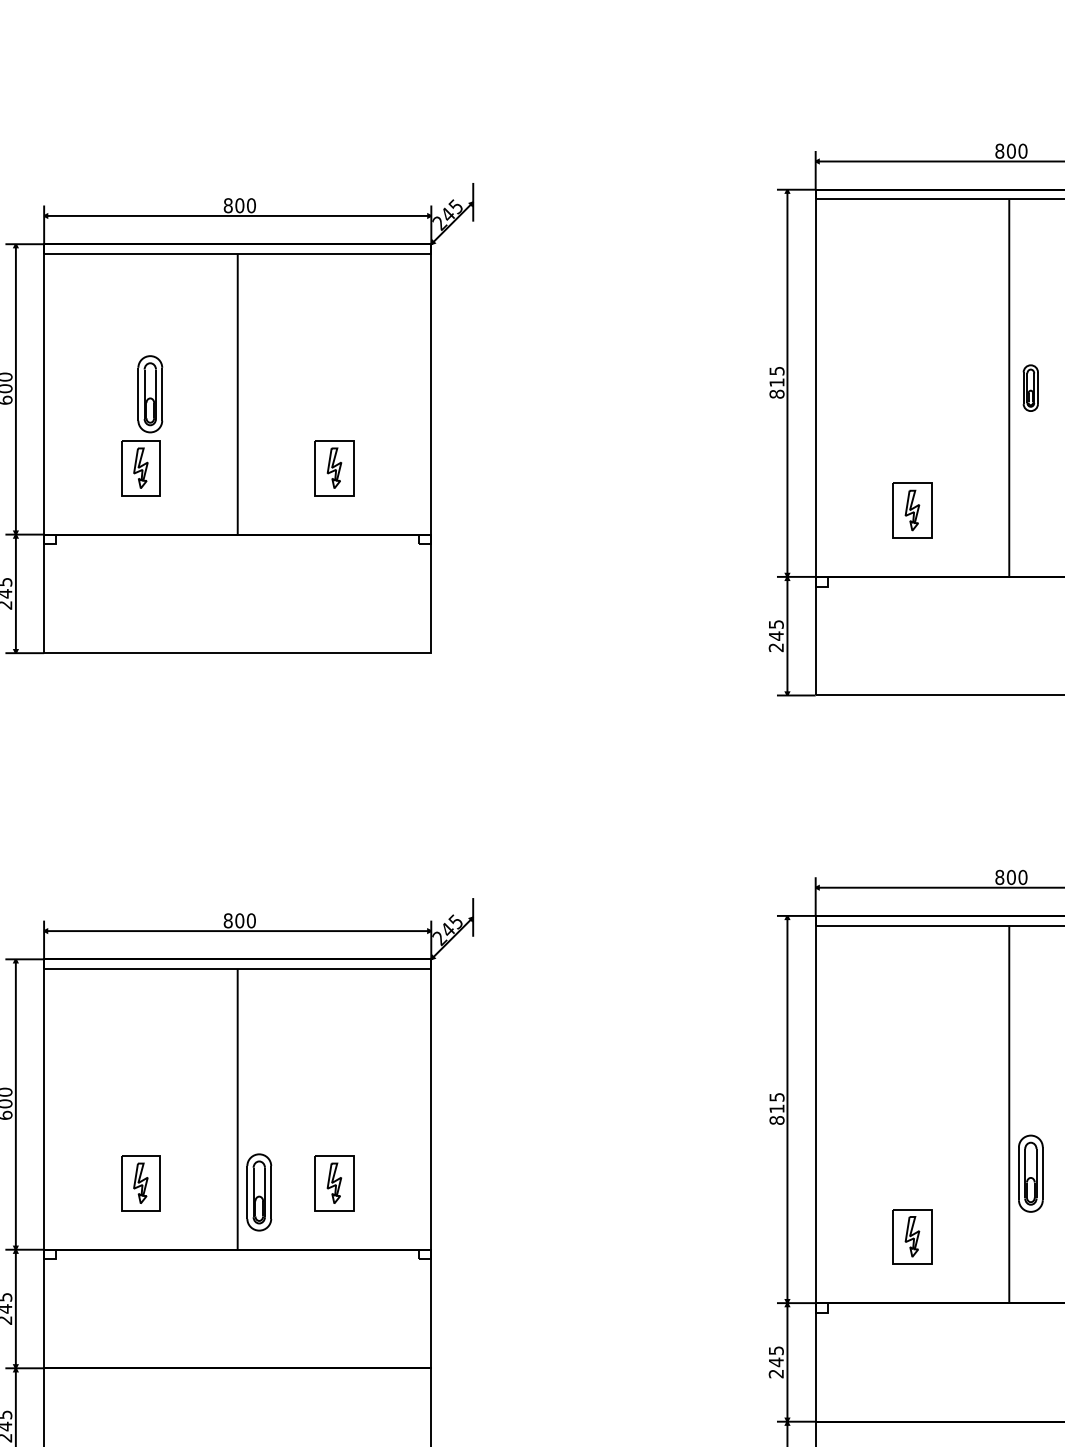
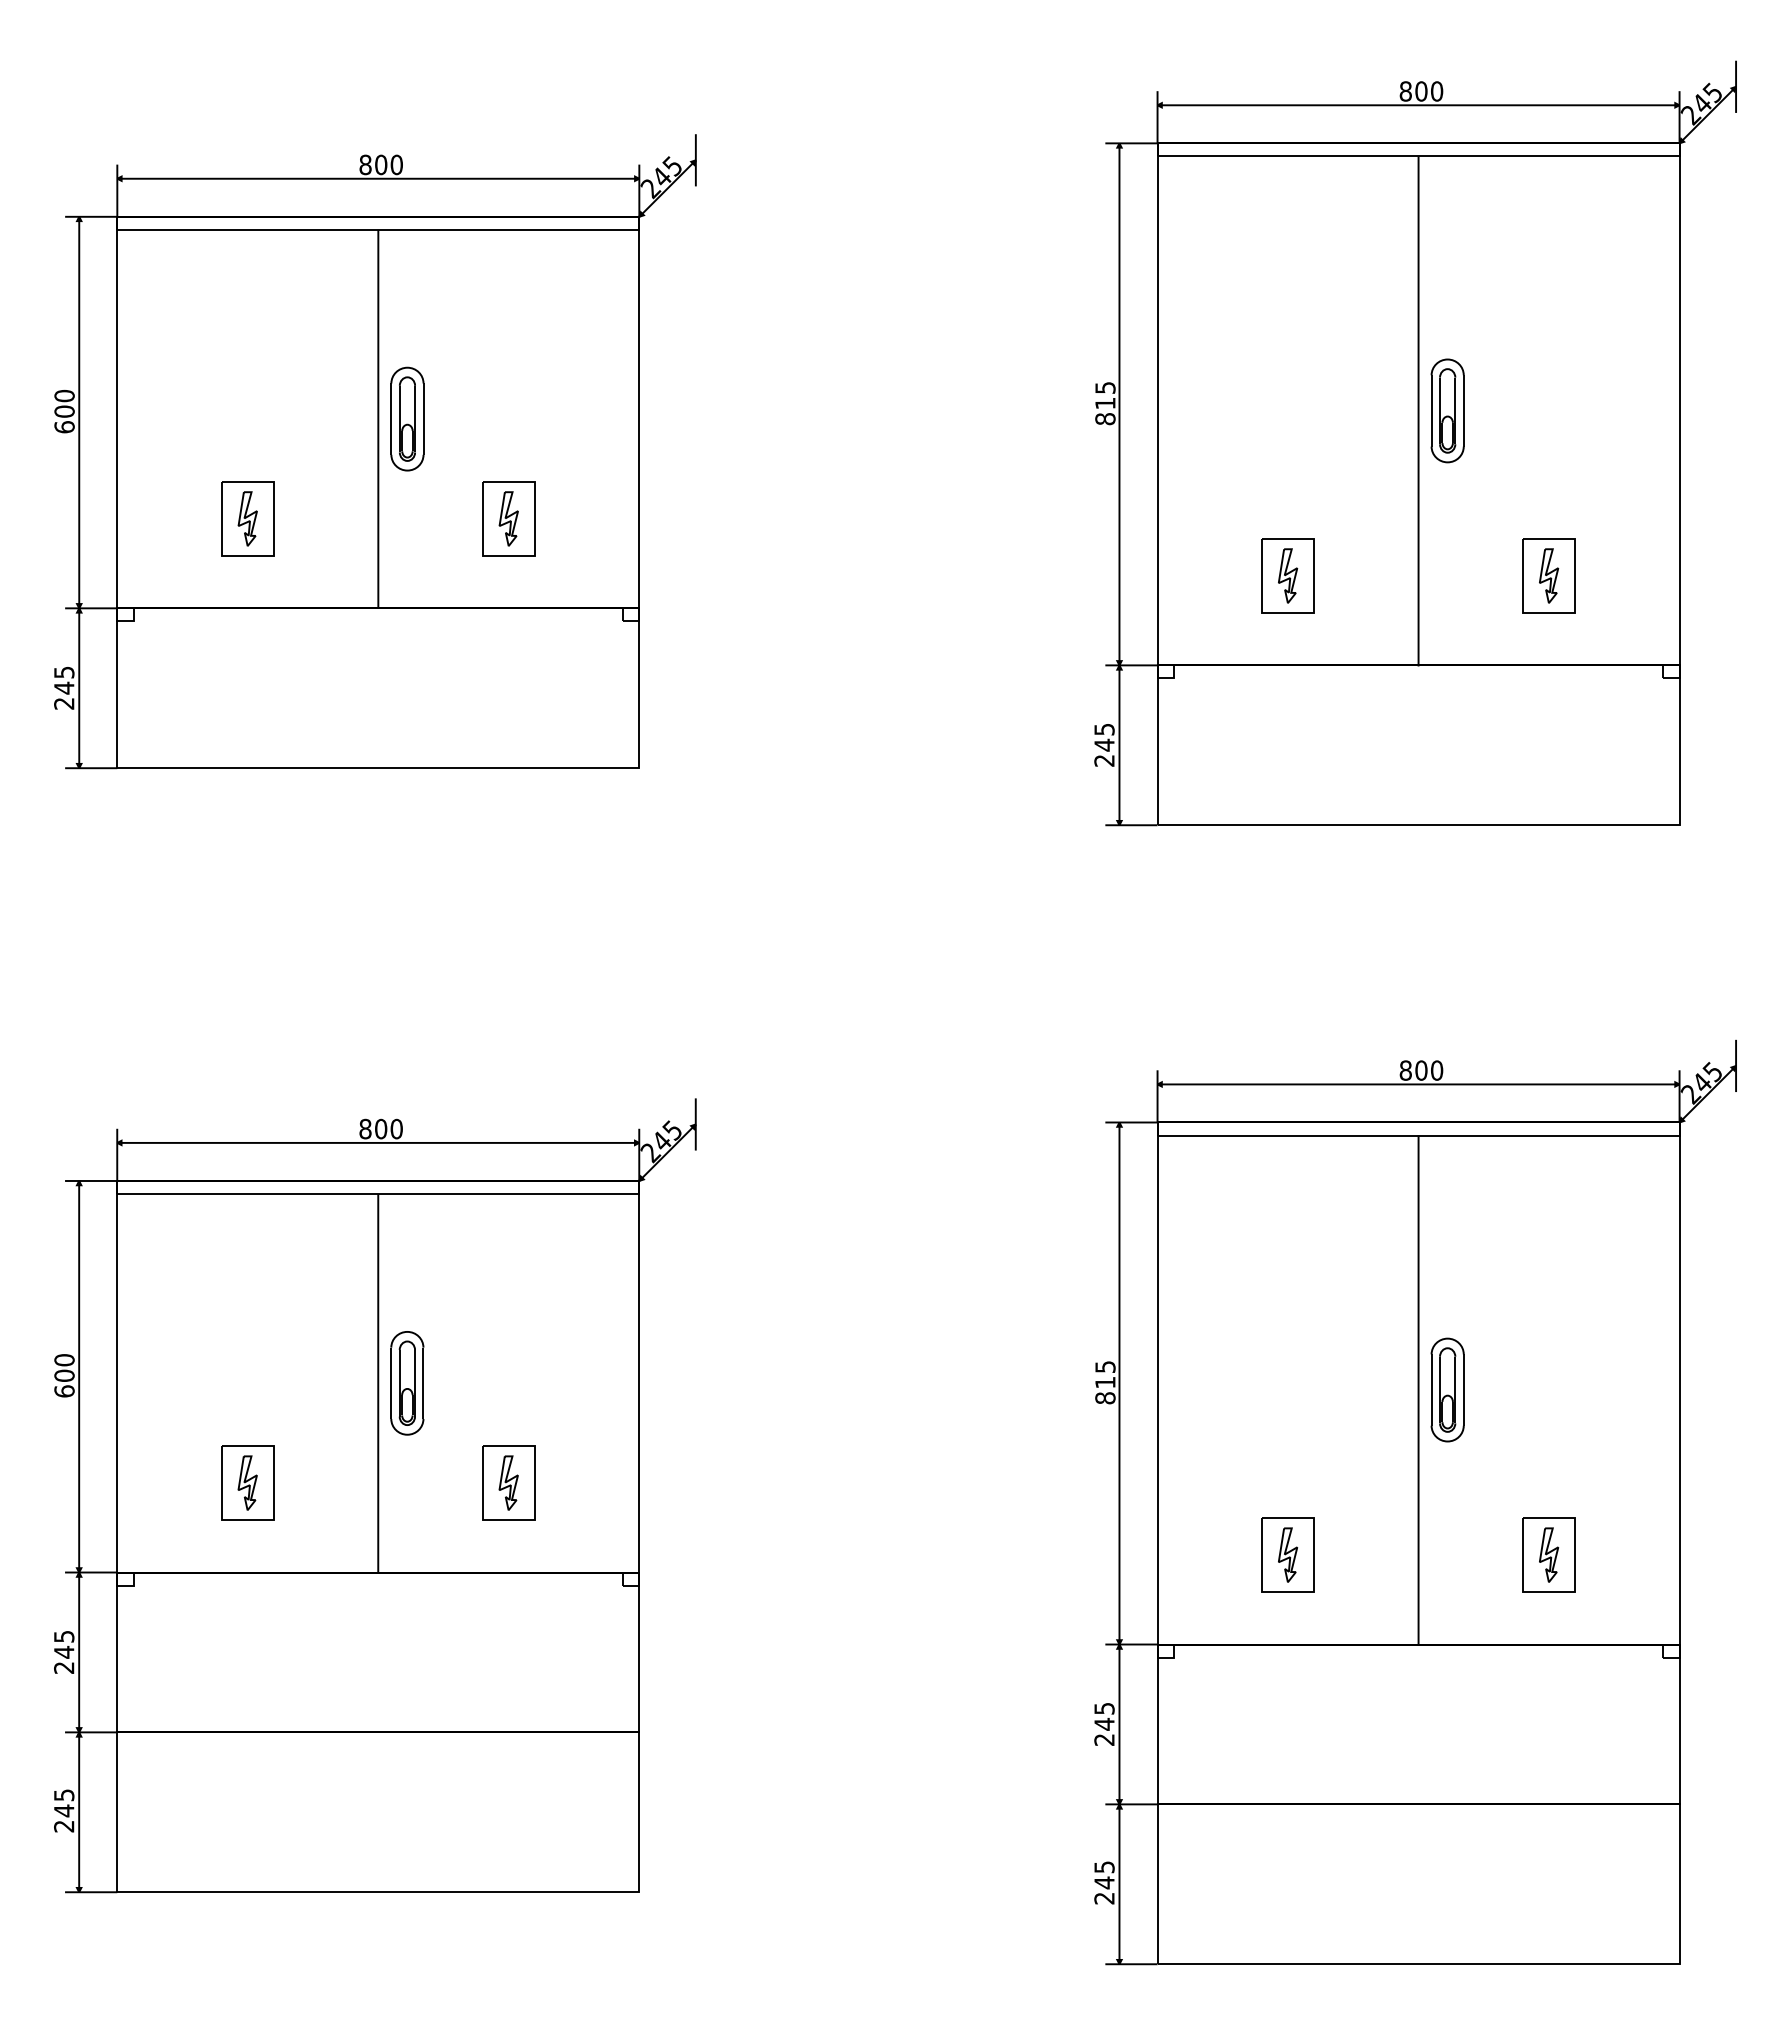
part: (1030, 387) -> (1447, 410), size x1.67
part: (150, 393) -> (407, 418), moved
part: (1030, 1173) -> (1447, 1389), moved
part: (259, 1192) -> (407, 1383), moved

